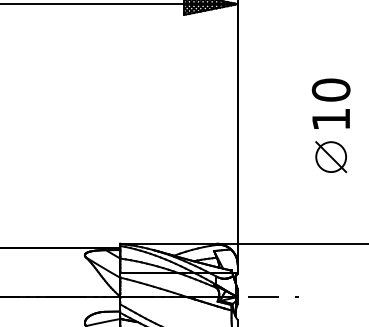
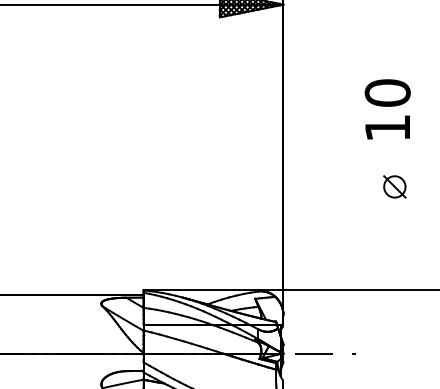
text: (330, 103) -> (387, 109), moved
part: (330, 156) -> (394, 186), size x0.6

